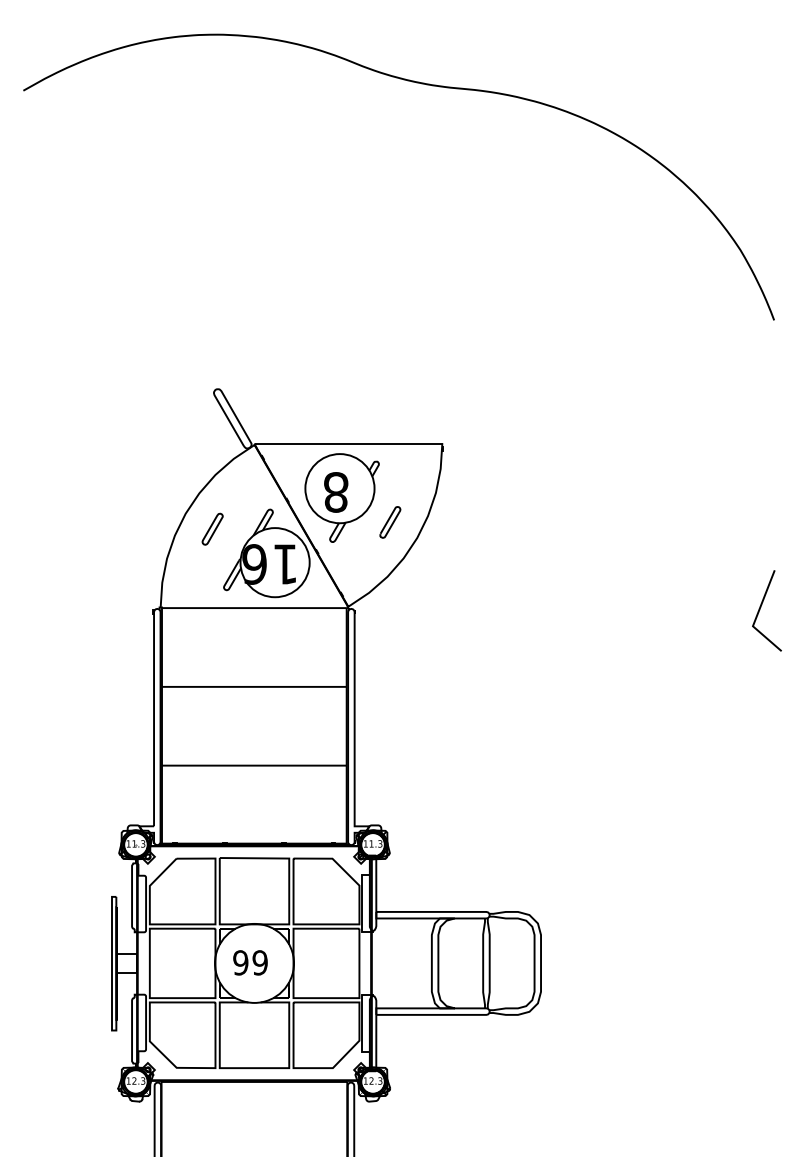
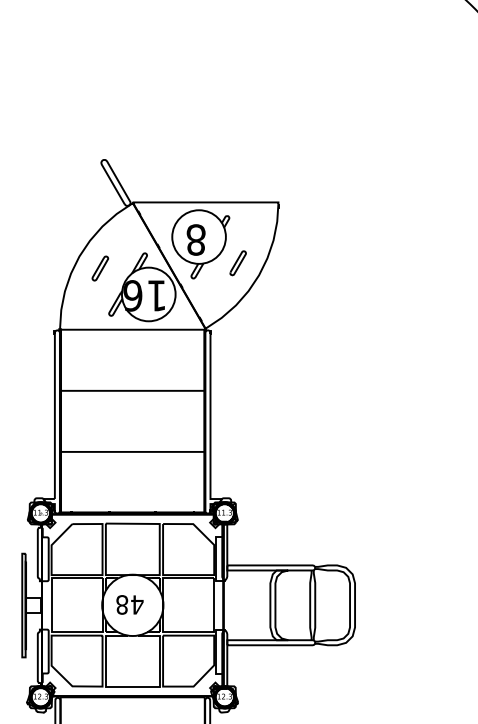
text: (250, 962) -> (129, 604), 66 -> 48

